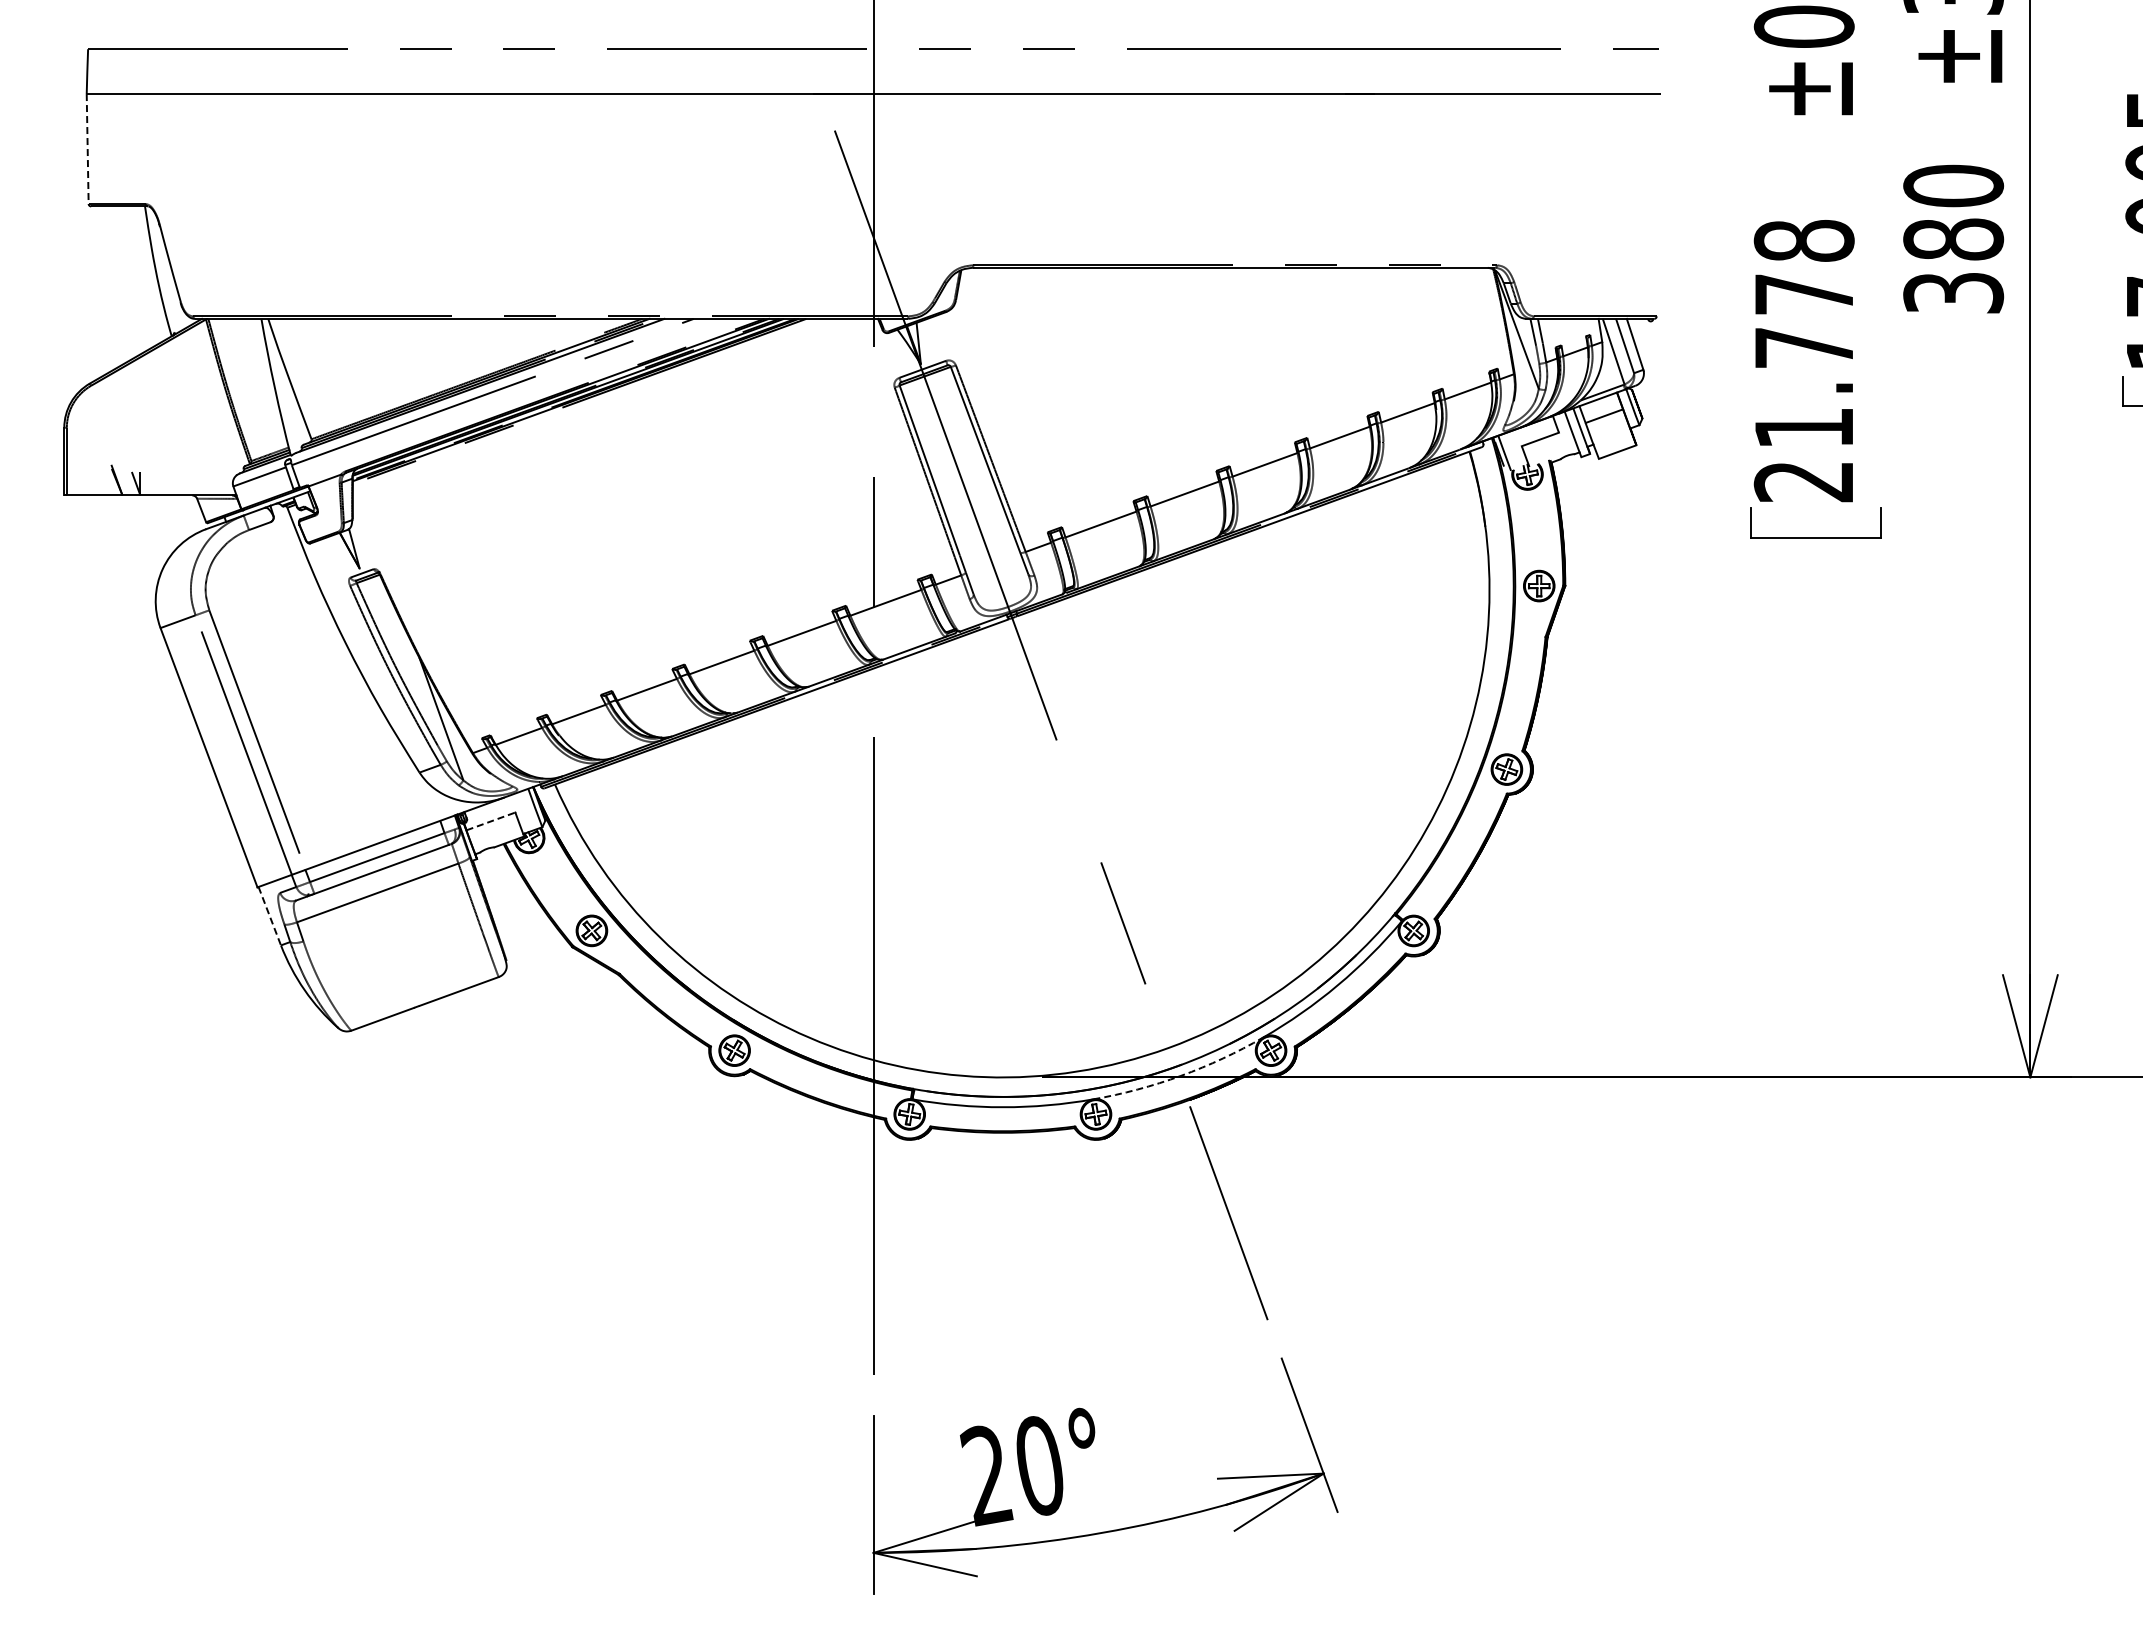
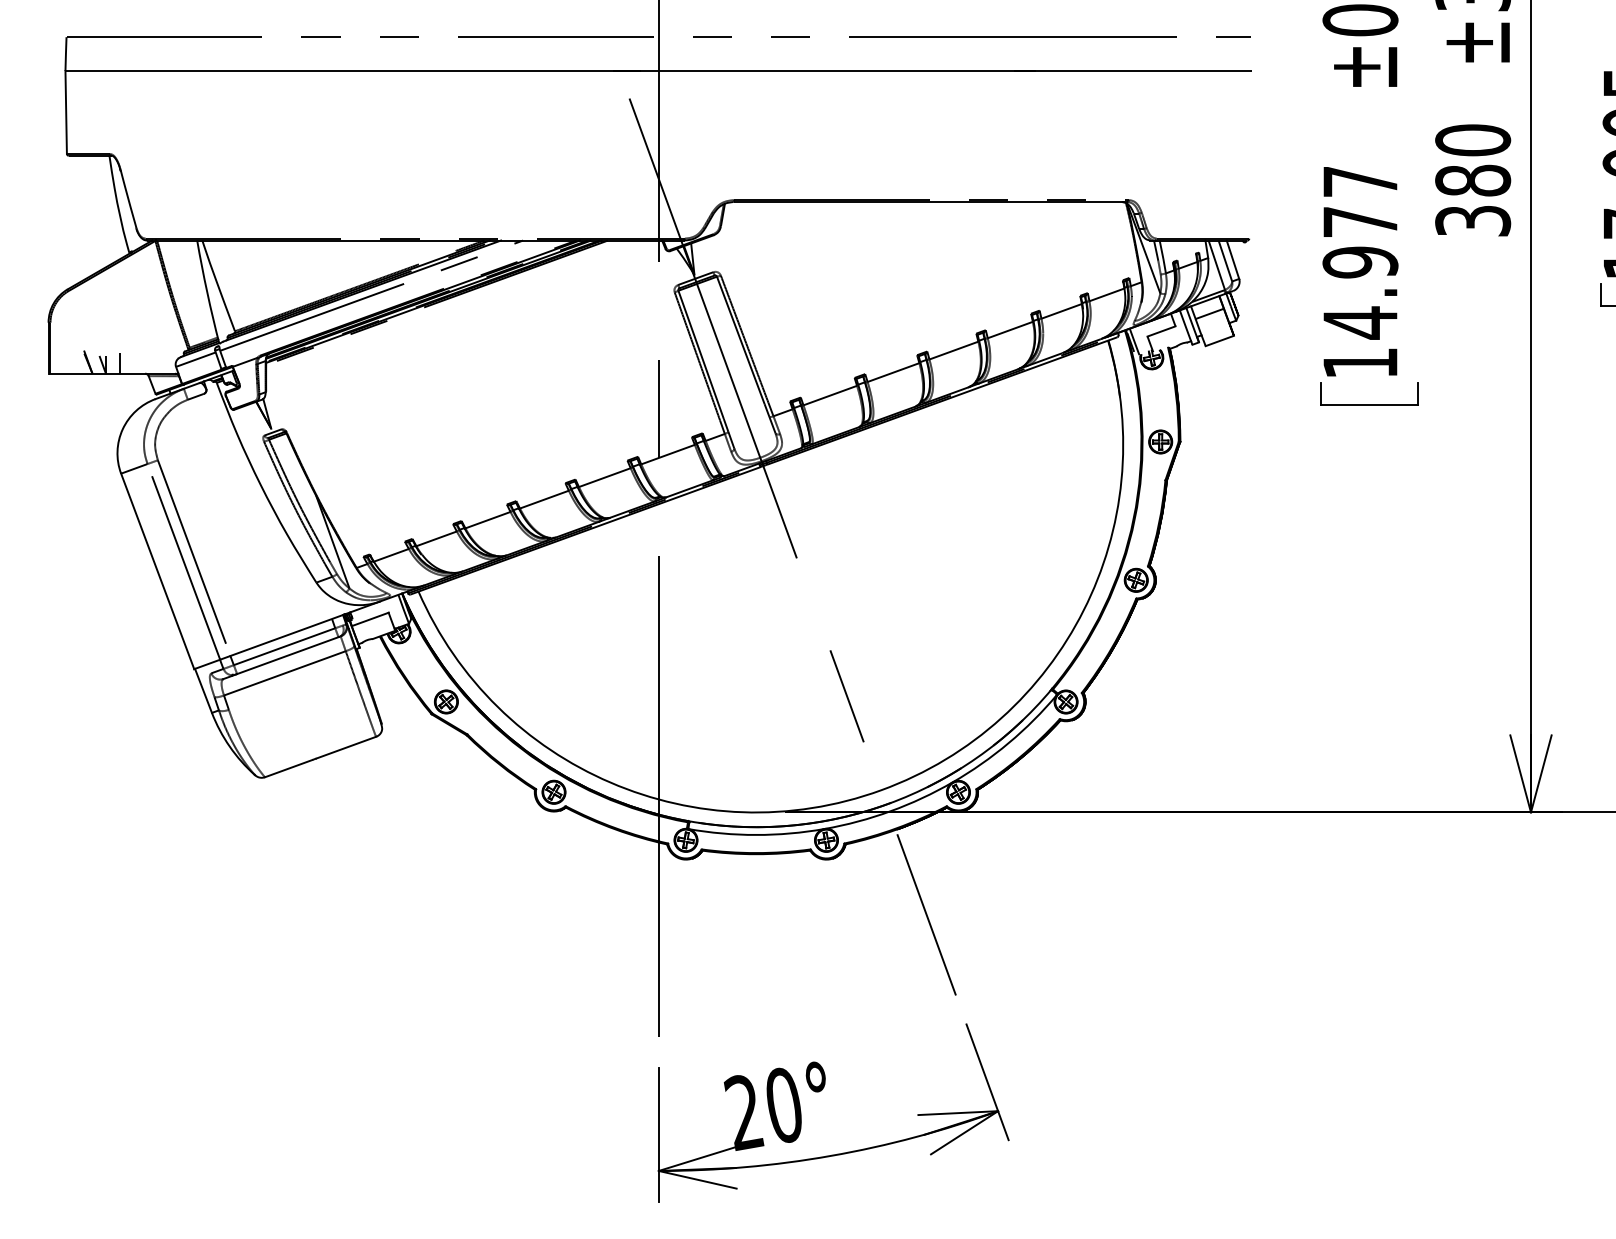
line: (87, 149) -> (66, 112), dashed -> solid
text: (1803, 361) -> (1359, 272), 21.778 -> 14.977
line: (158, 481) -> (119, 363), added
line: (490, 821) -> (369, 619), dashed -> solid
line: (269, 916) -> (203, 691), dashed -> solid
arc: (1181, 1075) -> (890, 811), dashed -> solid

